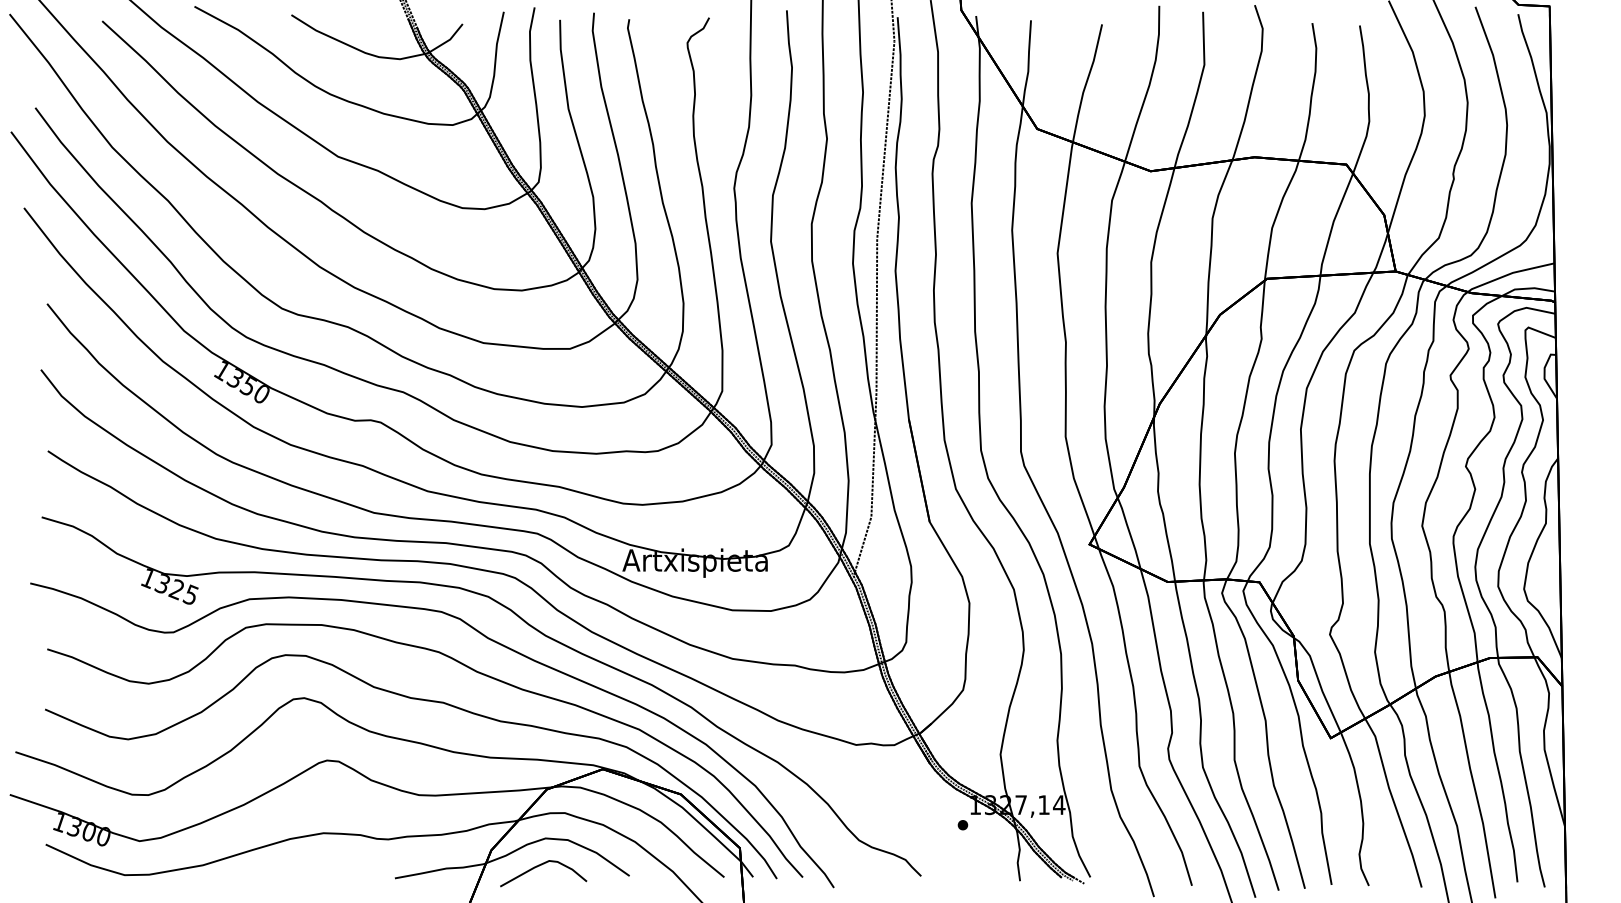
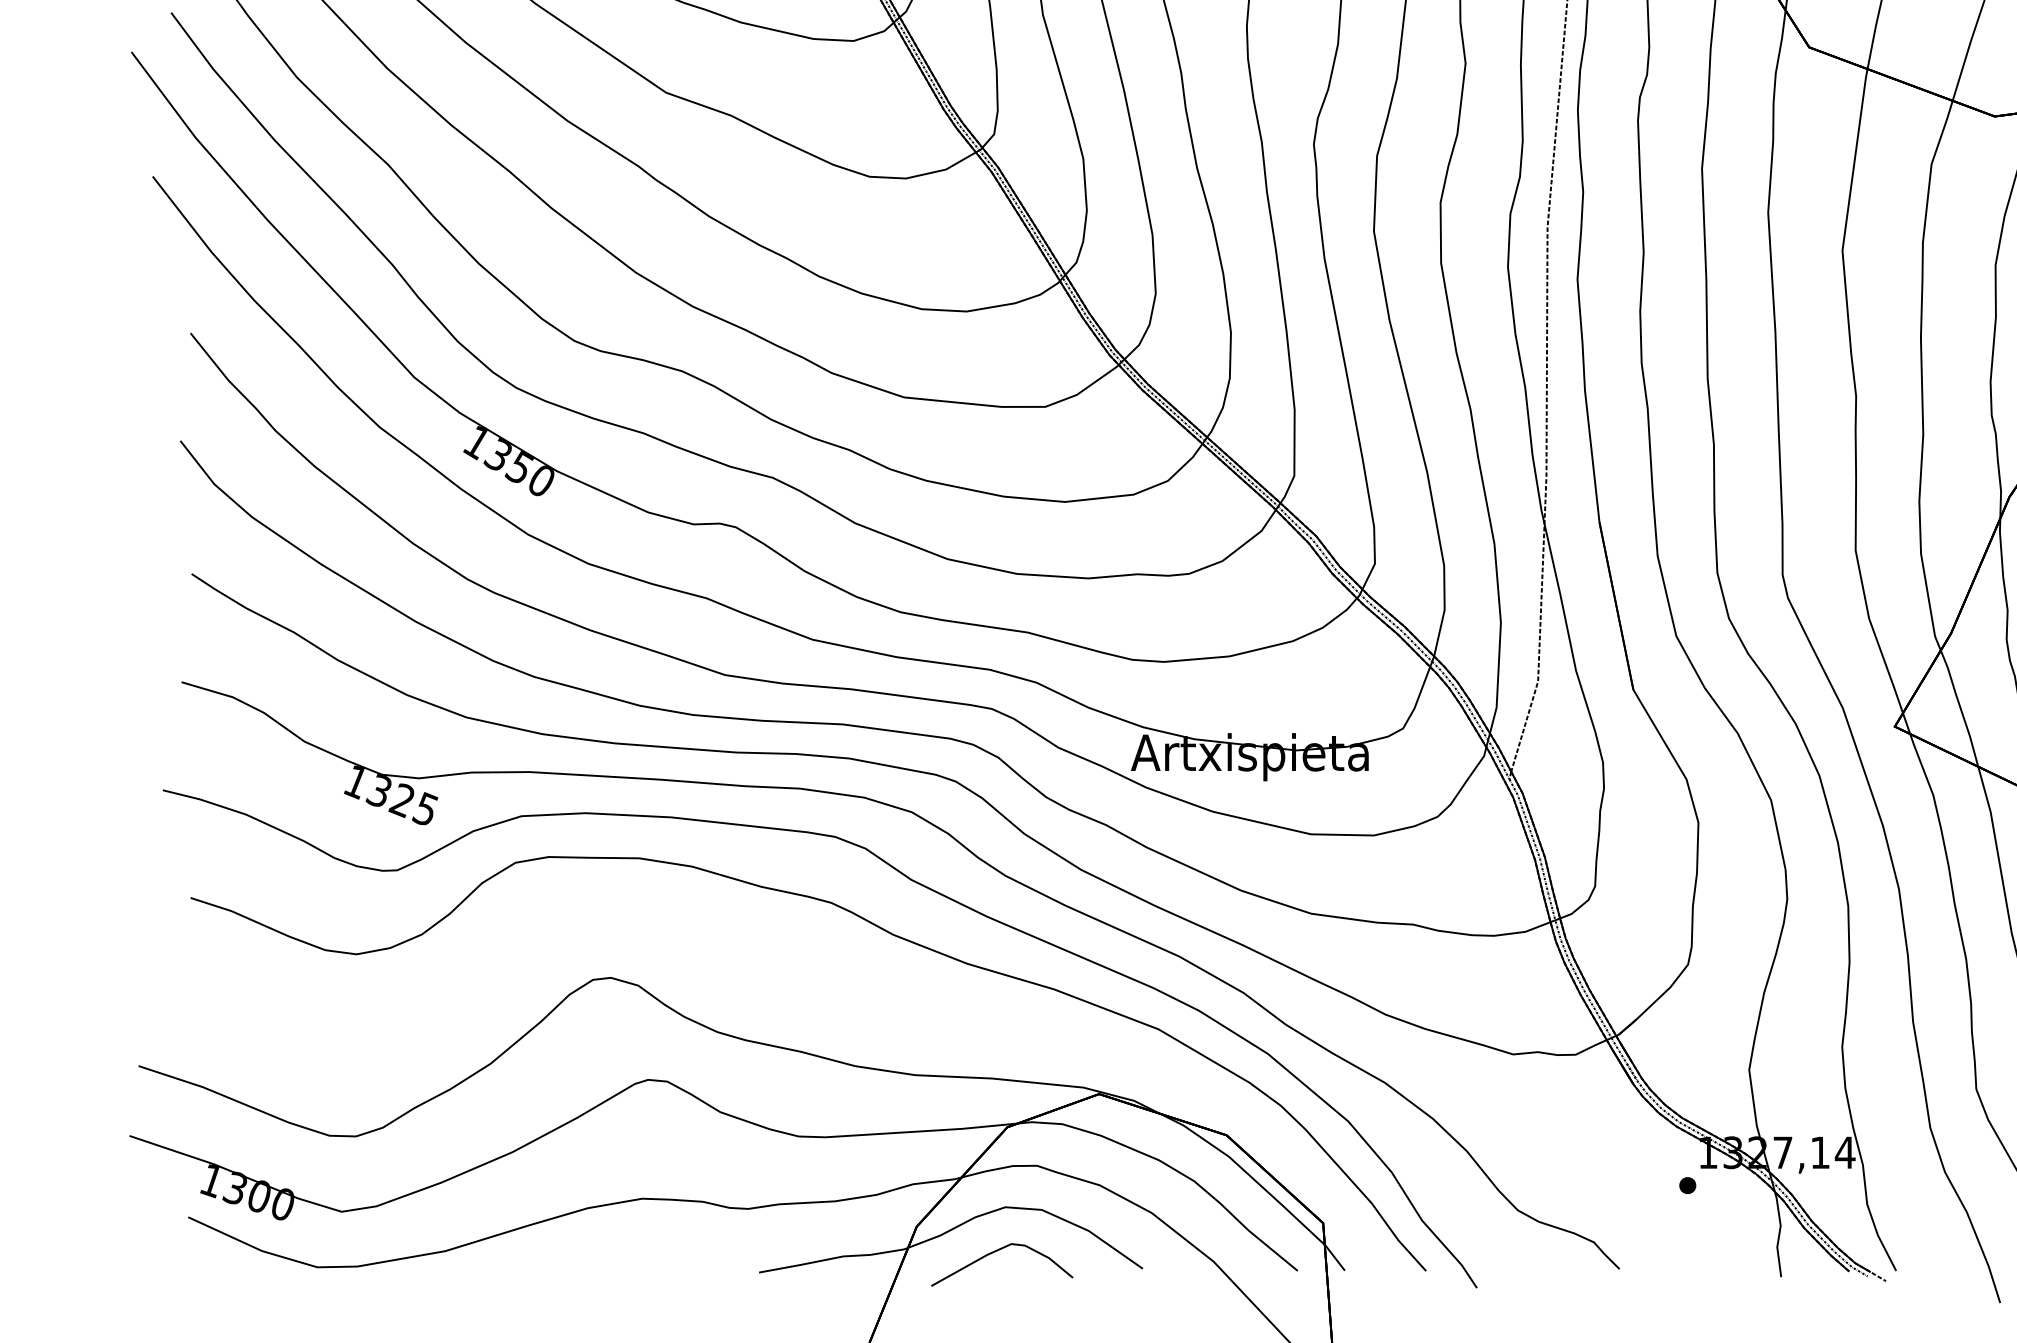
curve: (419, 700) -> (799, 981), removed

